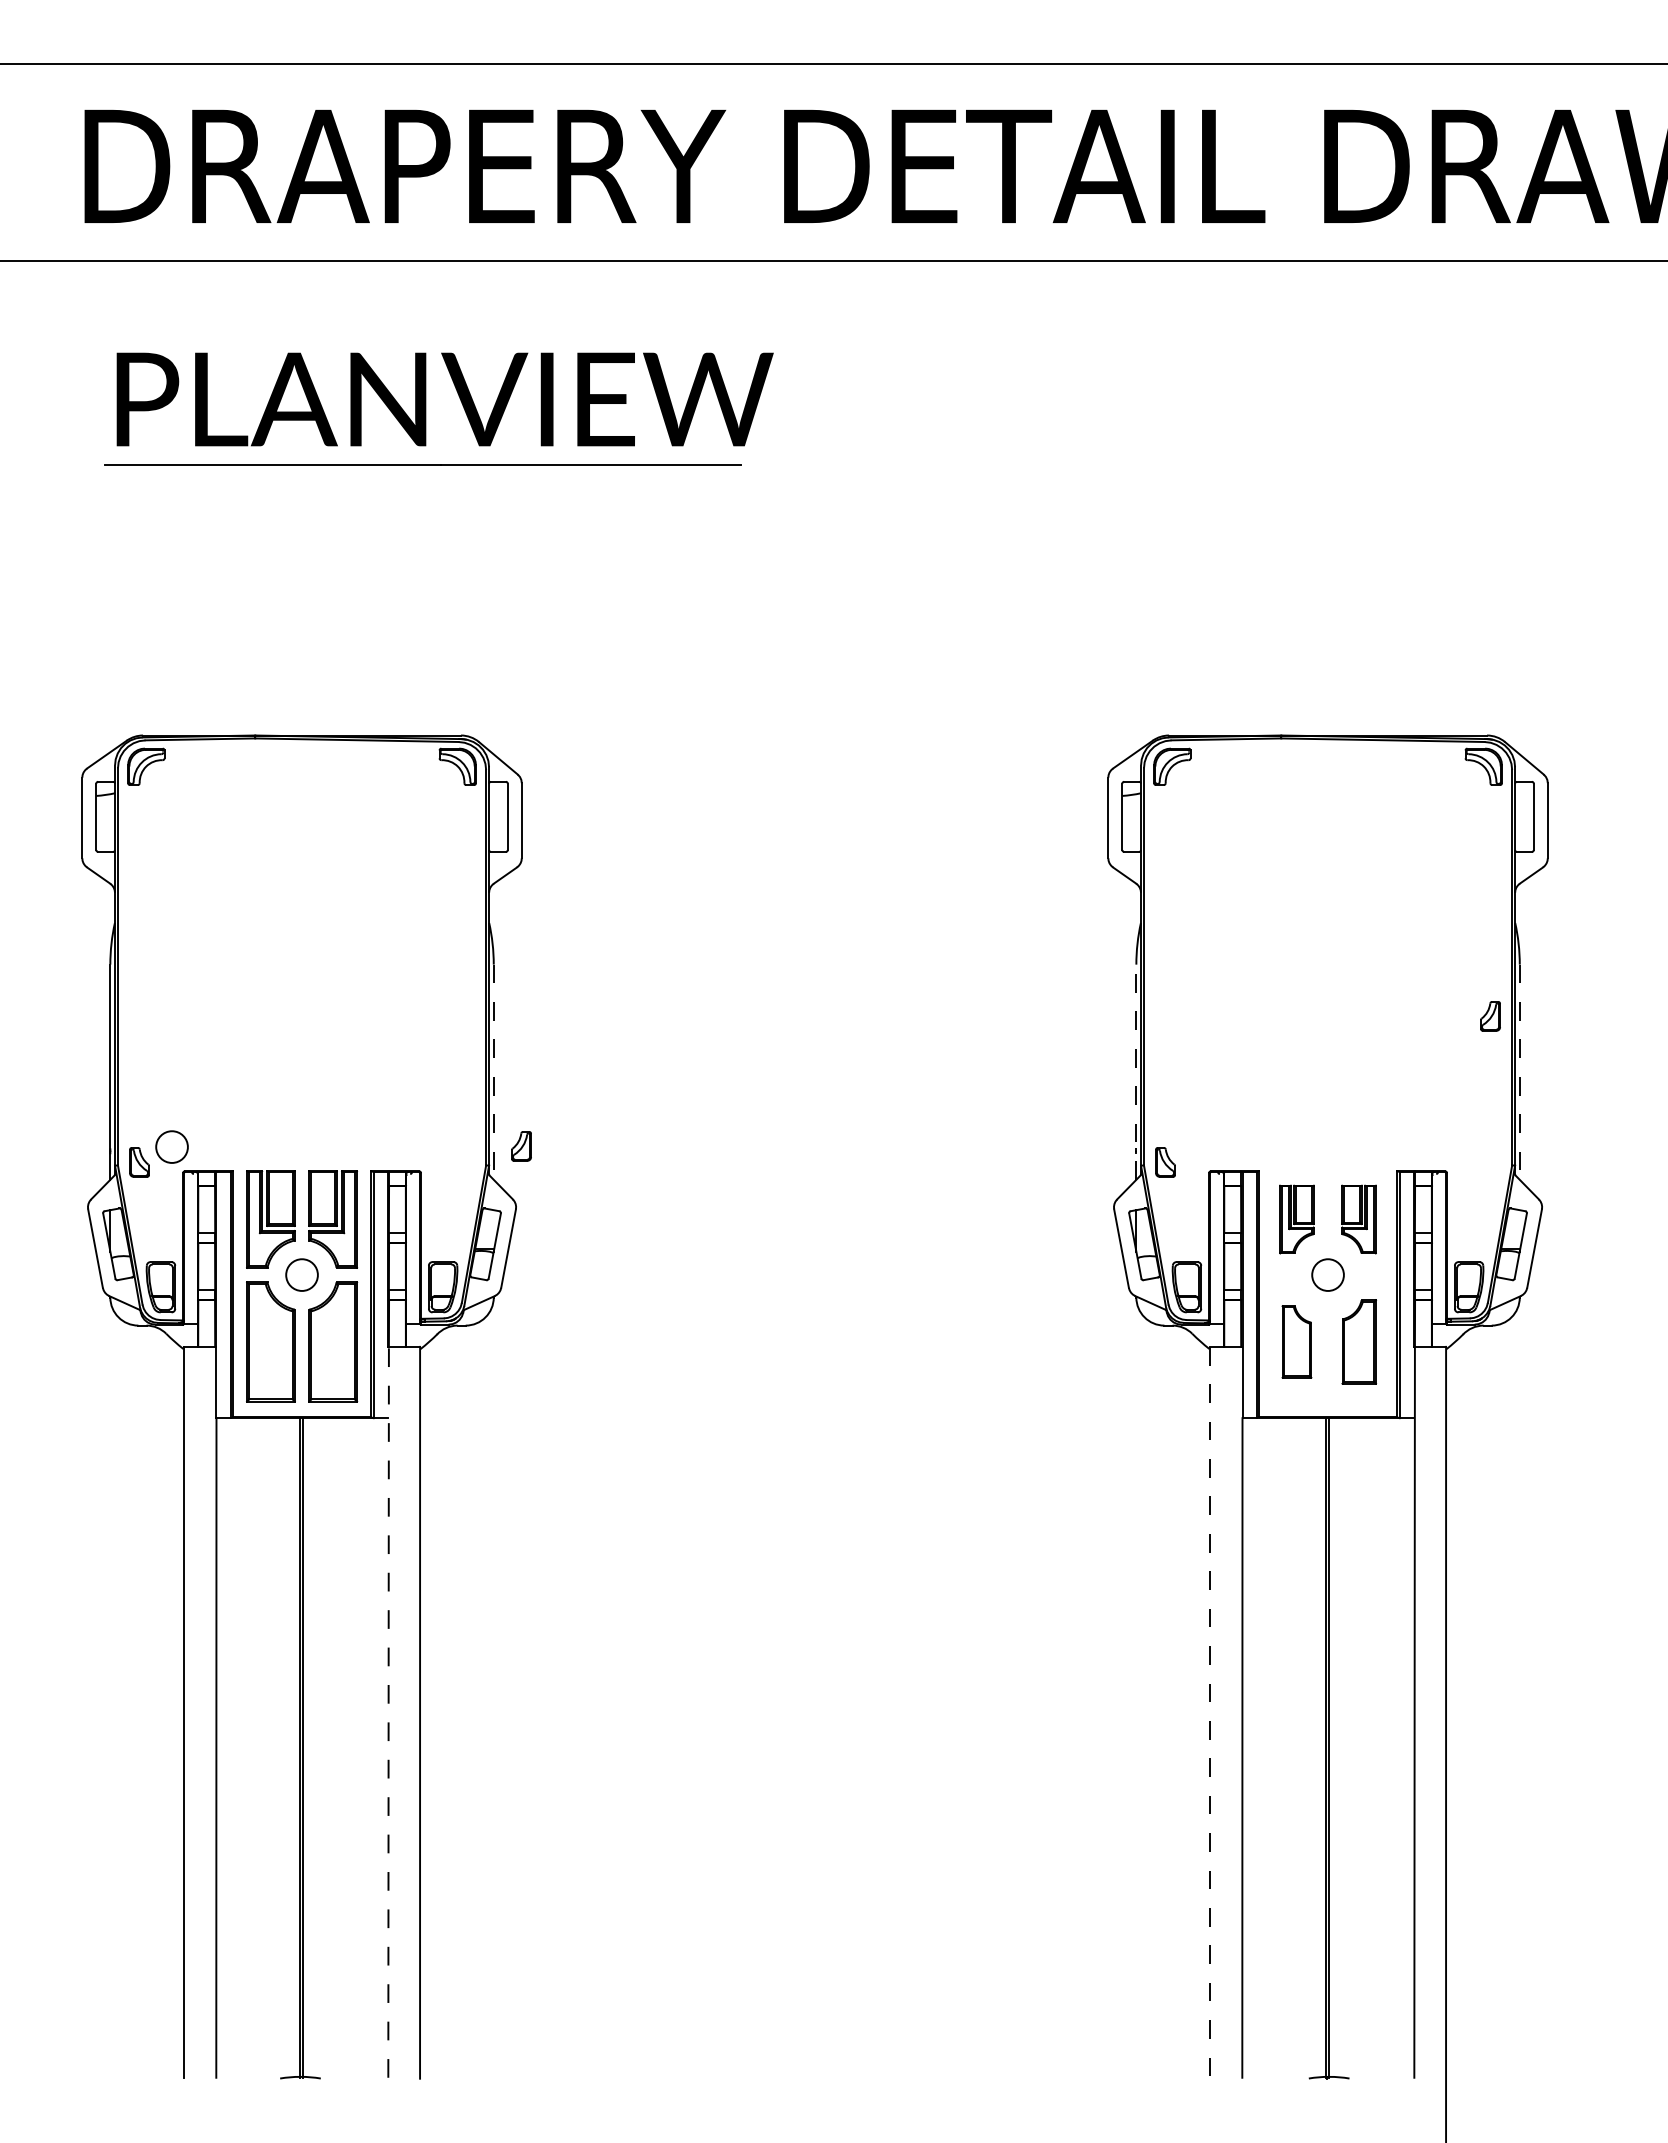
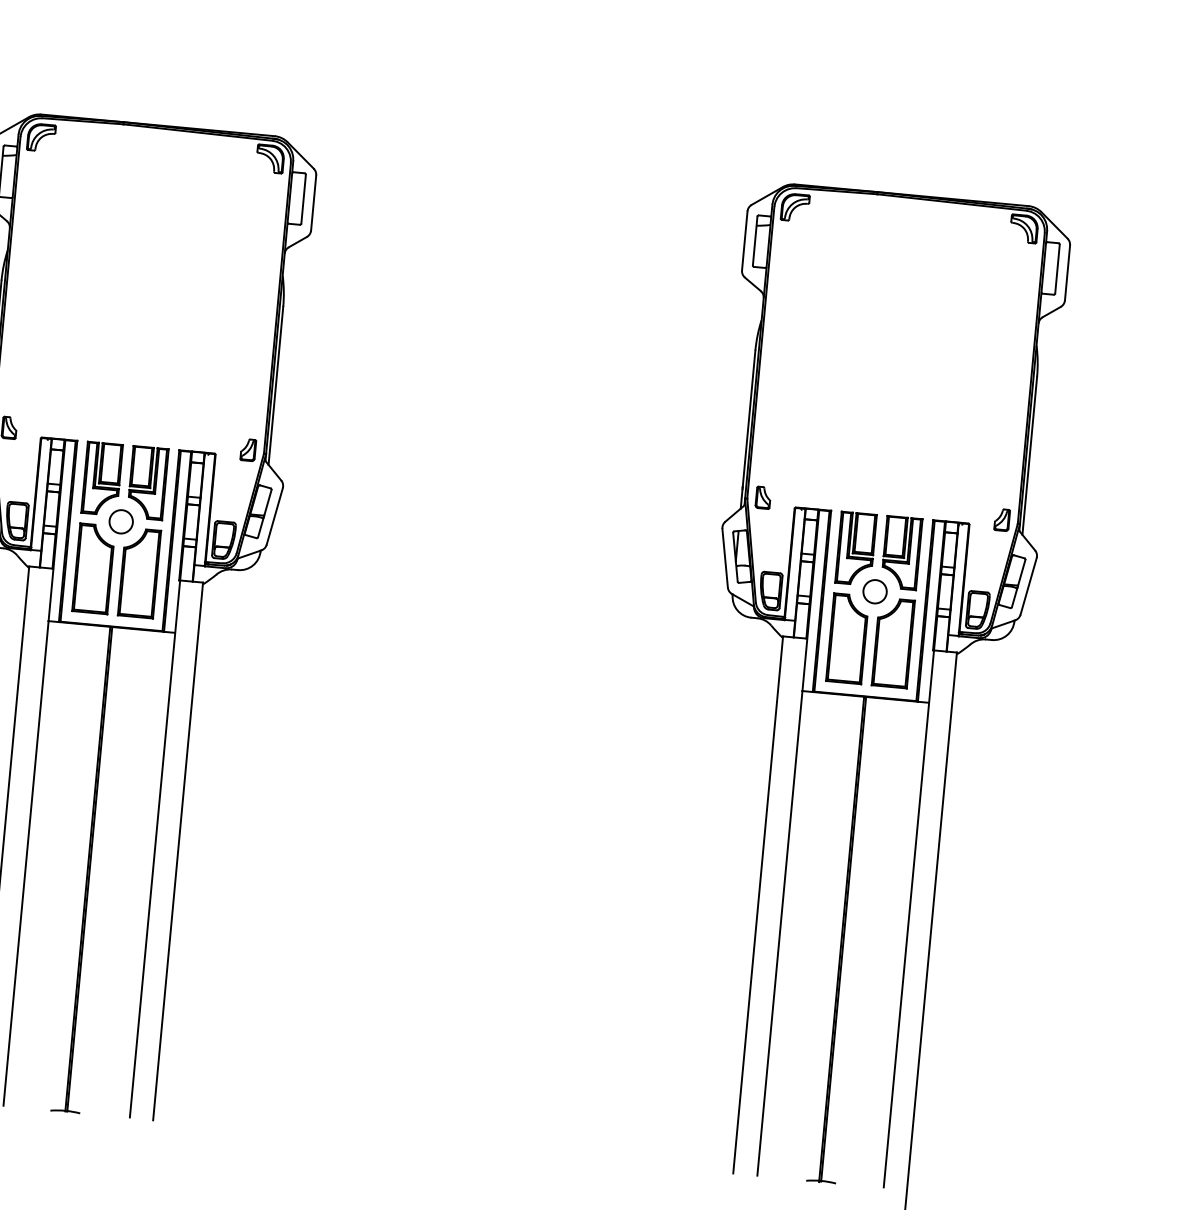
part: (1490, 1016) -> (1002, 520), moved
line: (493, 1072) -> (275, 386), dashed -> solid
line: (1136, 1072) -> (748, 429), dashed -> solid
line: (1519, 1072) -> (1029, 455), dashed -> solid
circle: (171, 1146) -> (34, 418), removed
part: (521, 1146) -> (248, 450), moved
part: (1296, 1219) -> (855, 548), size x1.43
part: (1358, 1219) -> (901, 552), size x1.43
part: (1296, 1341) -> (847, 638), size x1.67
part: (1359, 1341) -> (893, 642), size x1.43
line: (388, 1711) -> (155, 848), dashed -> solid
line: (1209, 1712) -> (758, 905), dashed -> solid

